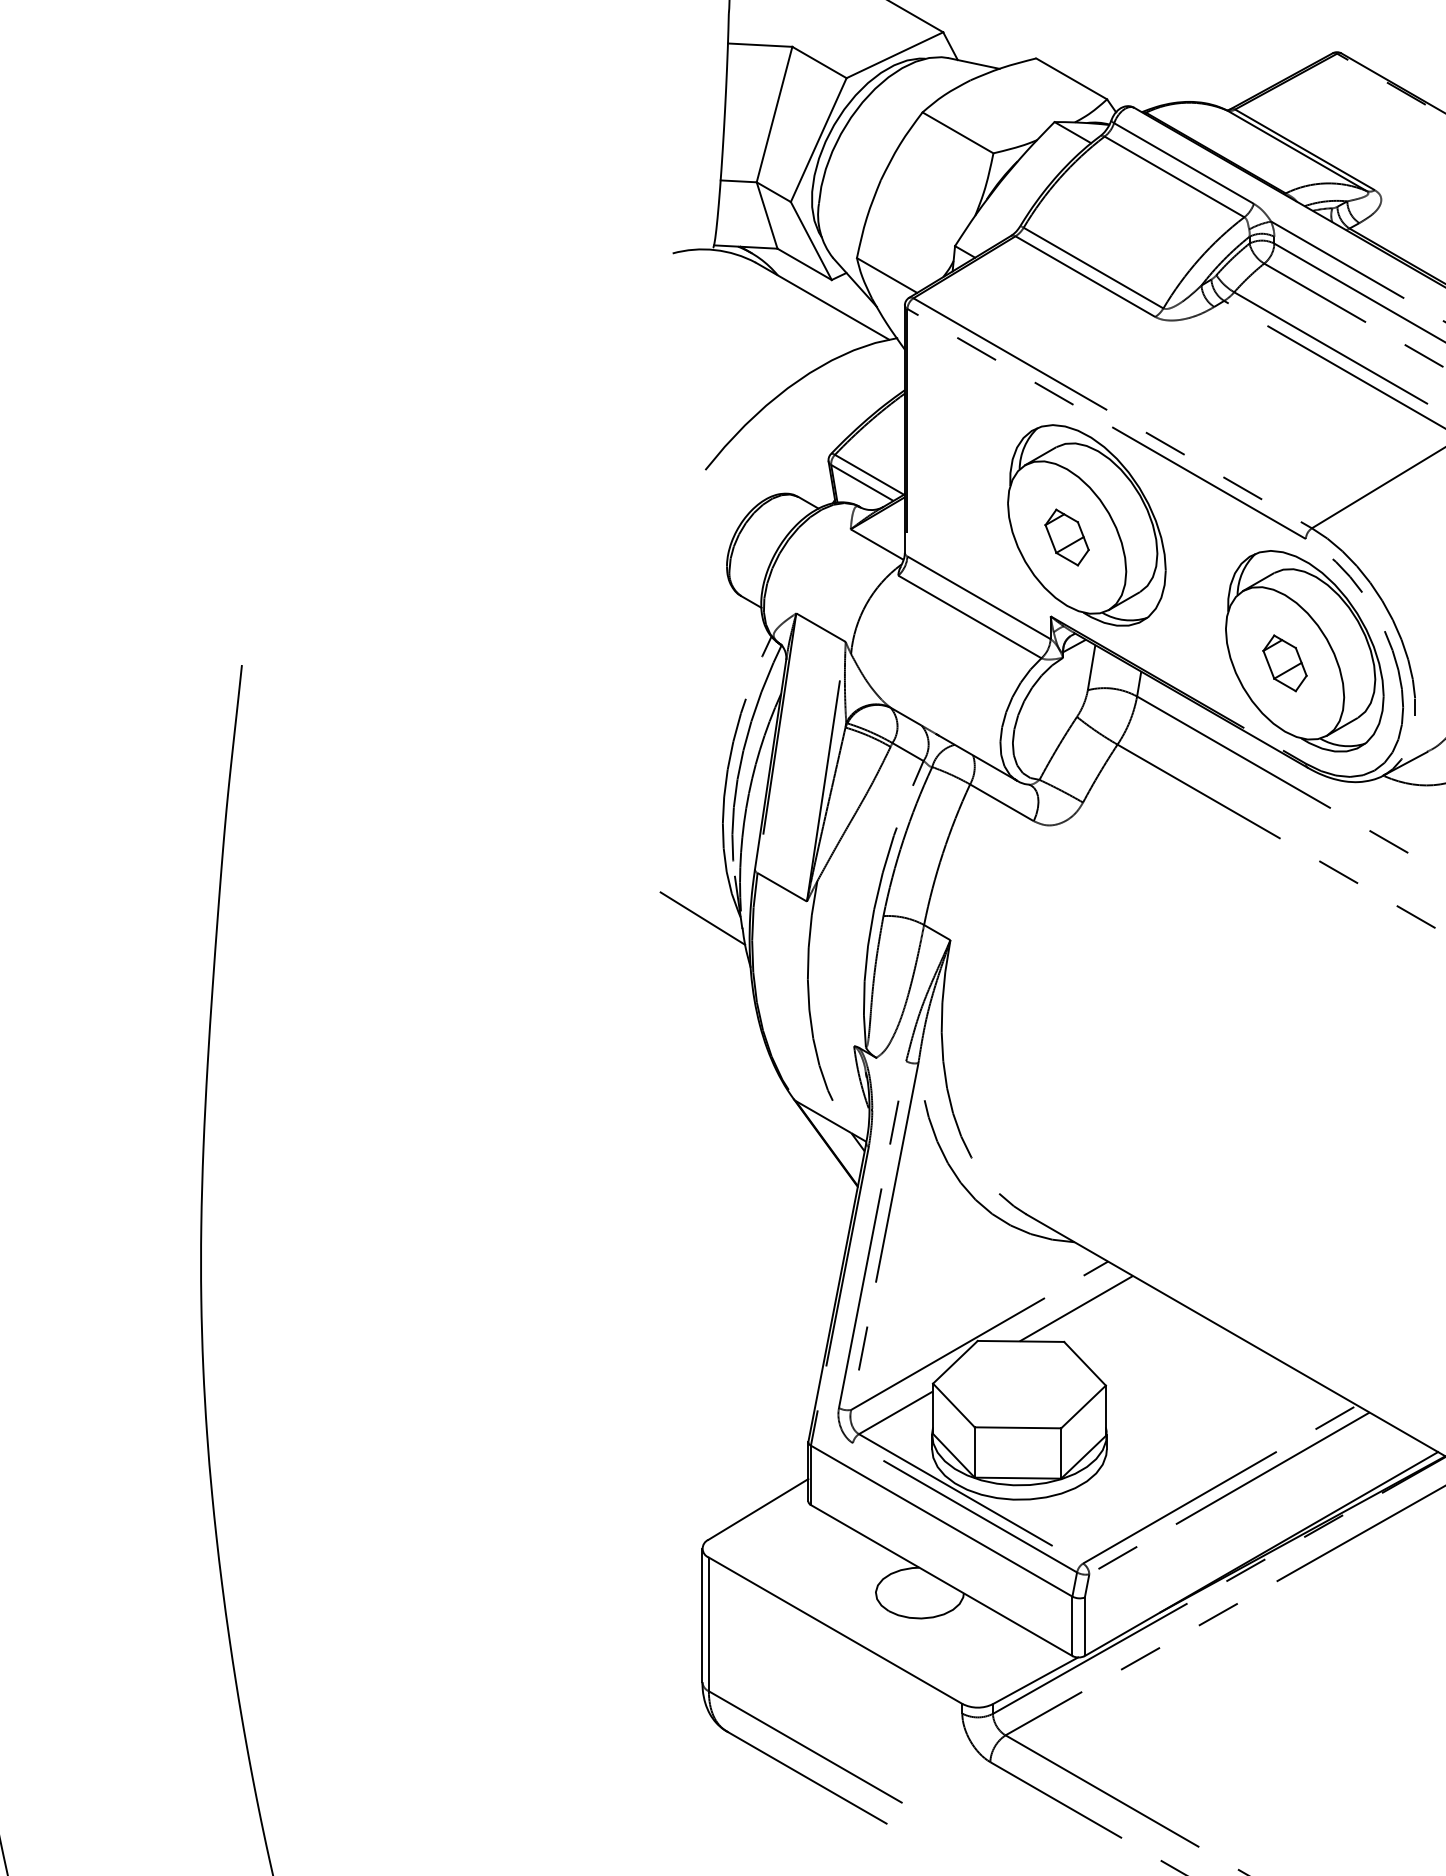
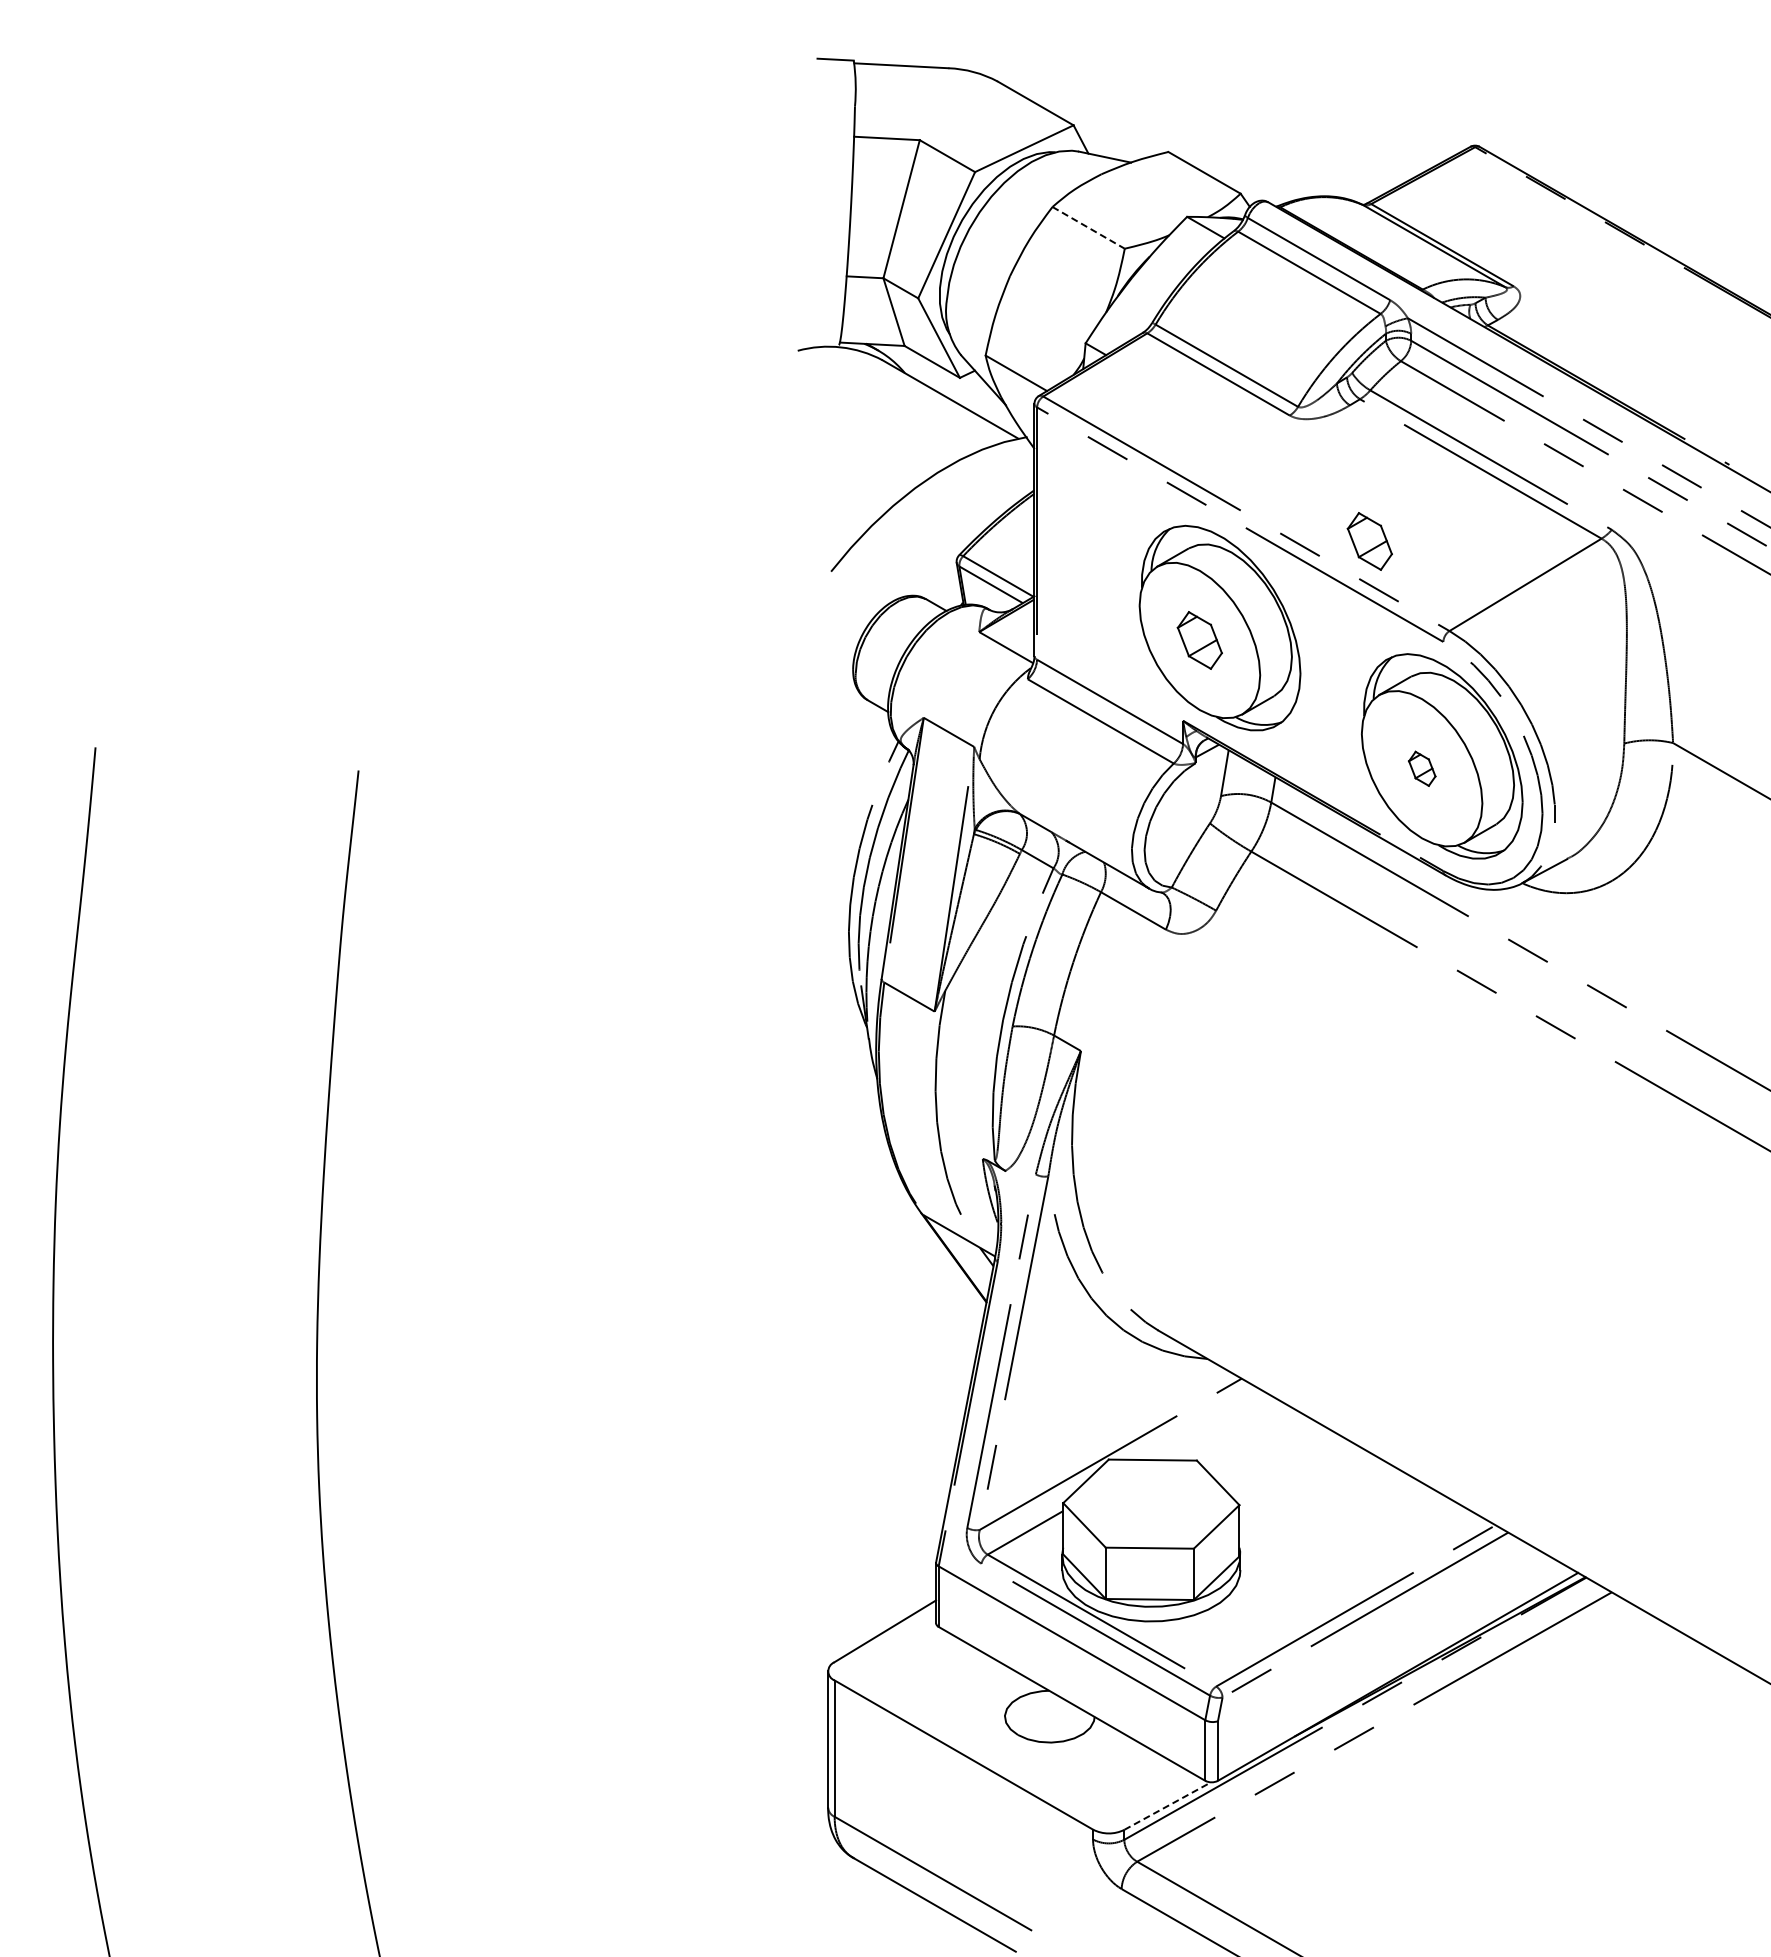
line: (957, 132) -> (1088, 227), solid -> dashed
part: (1233, 440) -> (1369, 541), added
part: (1285, 663) -> (1422, 768), size x0.6
line: (702, 918) -> (828, 1028), removed
line: (1076, 1308) -> (1209, 1426), removed
line: (1036, 1680) -> (1168, 1805), solid -> dashed

